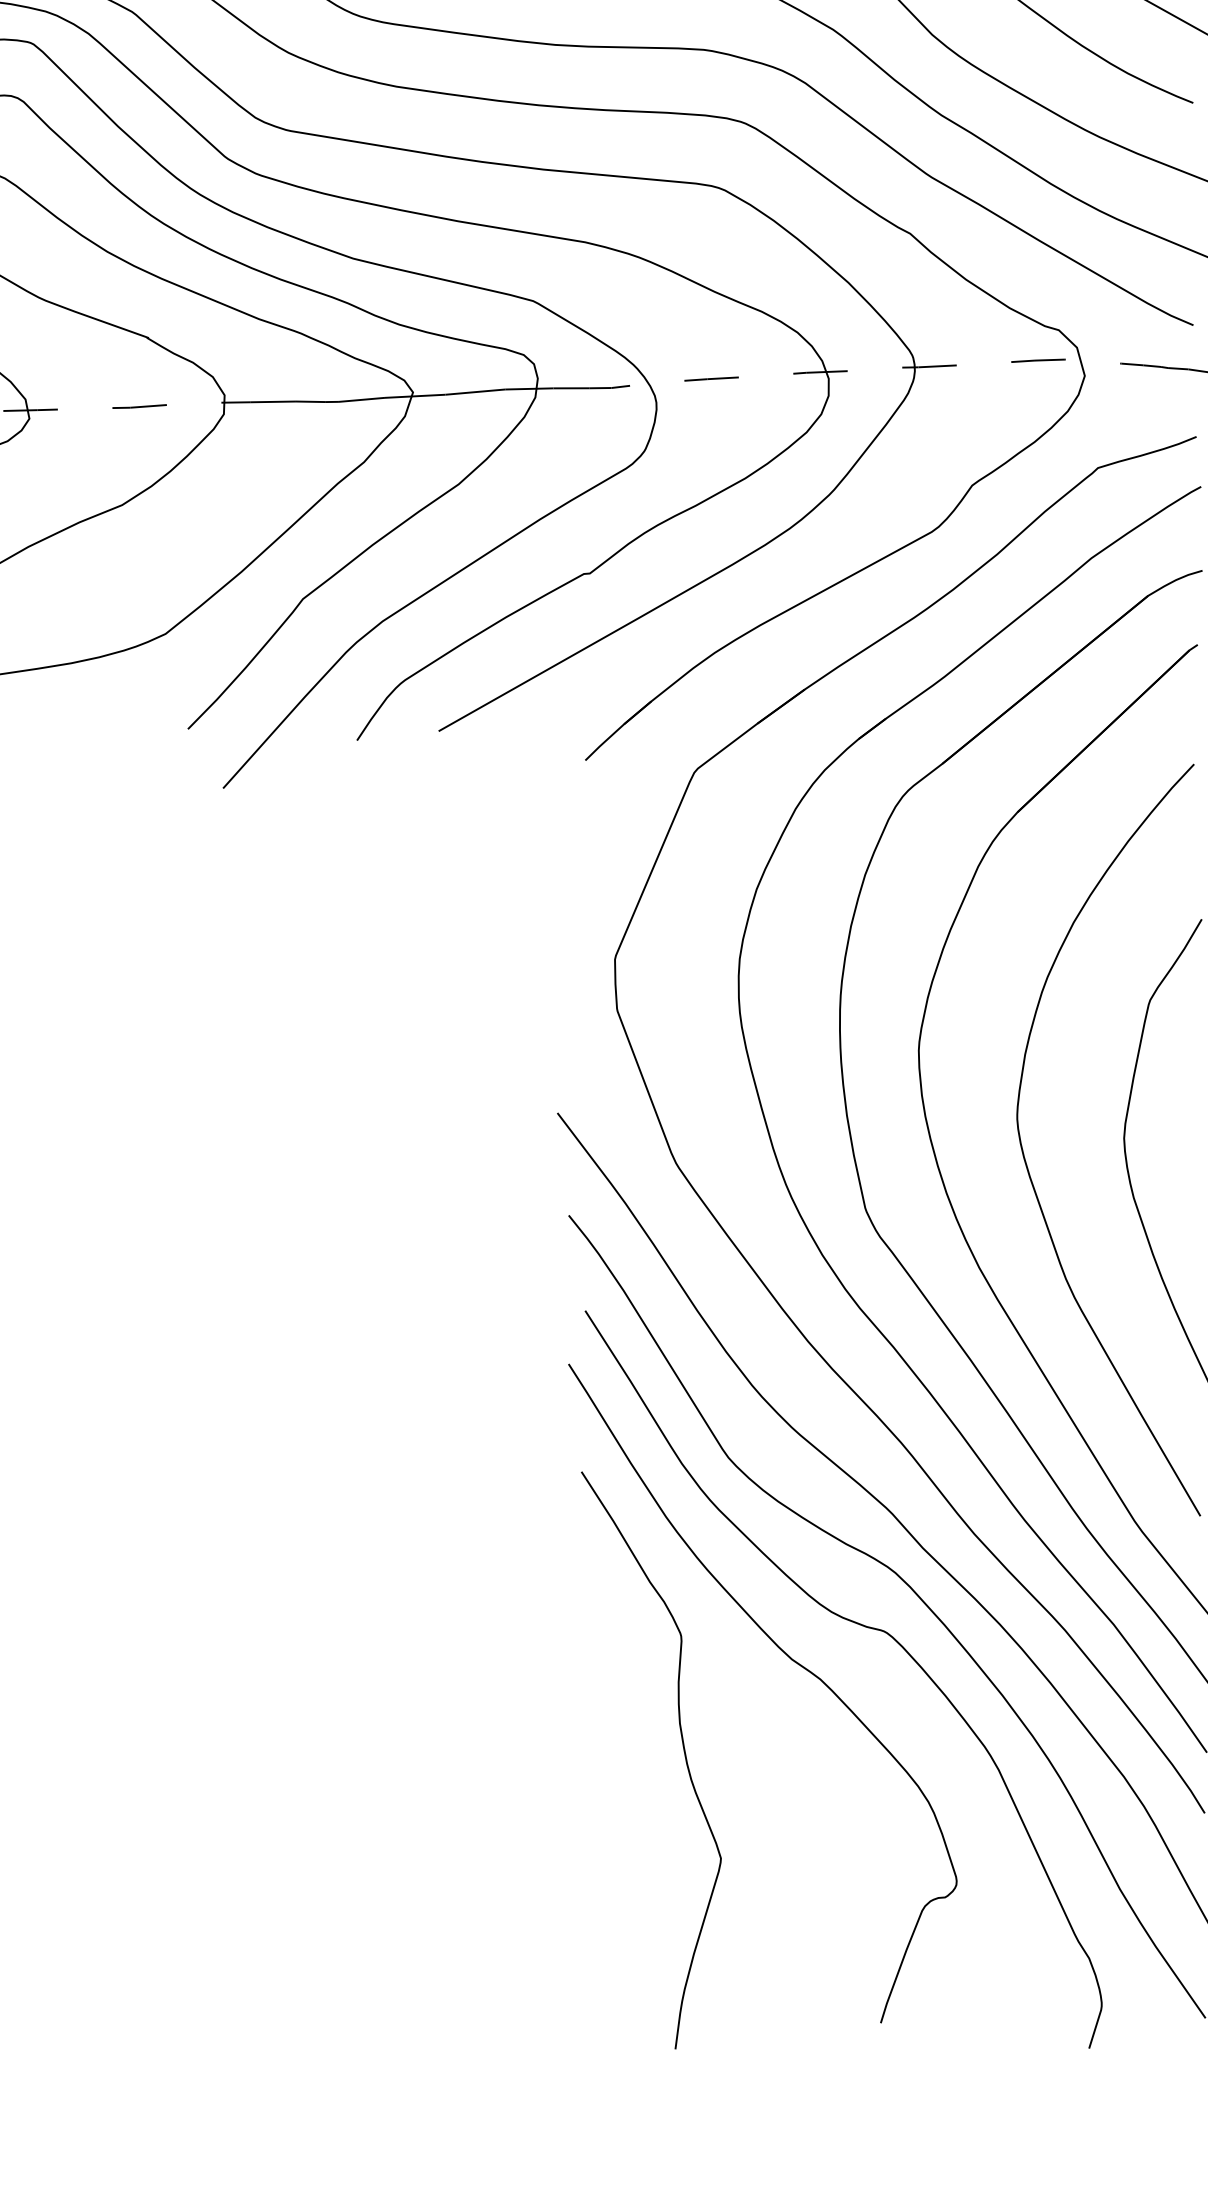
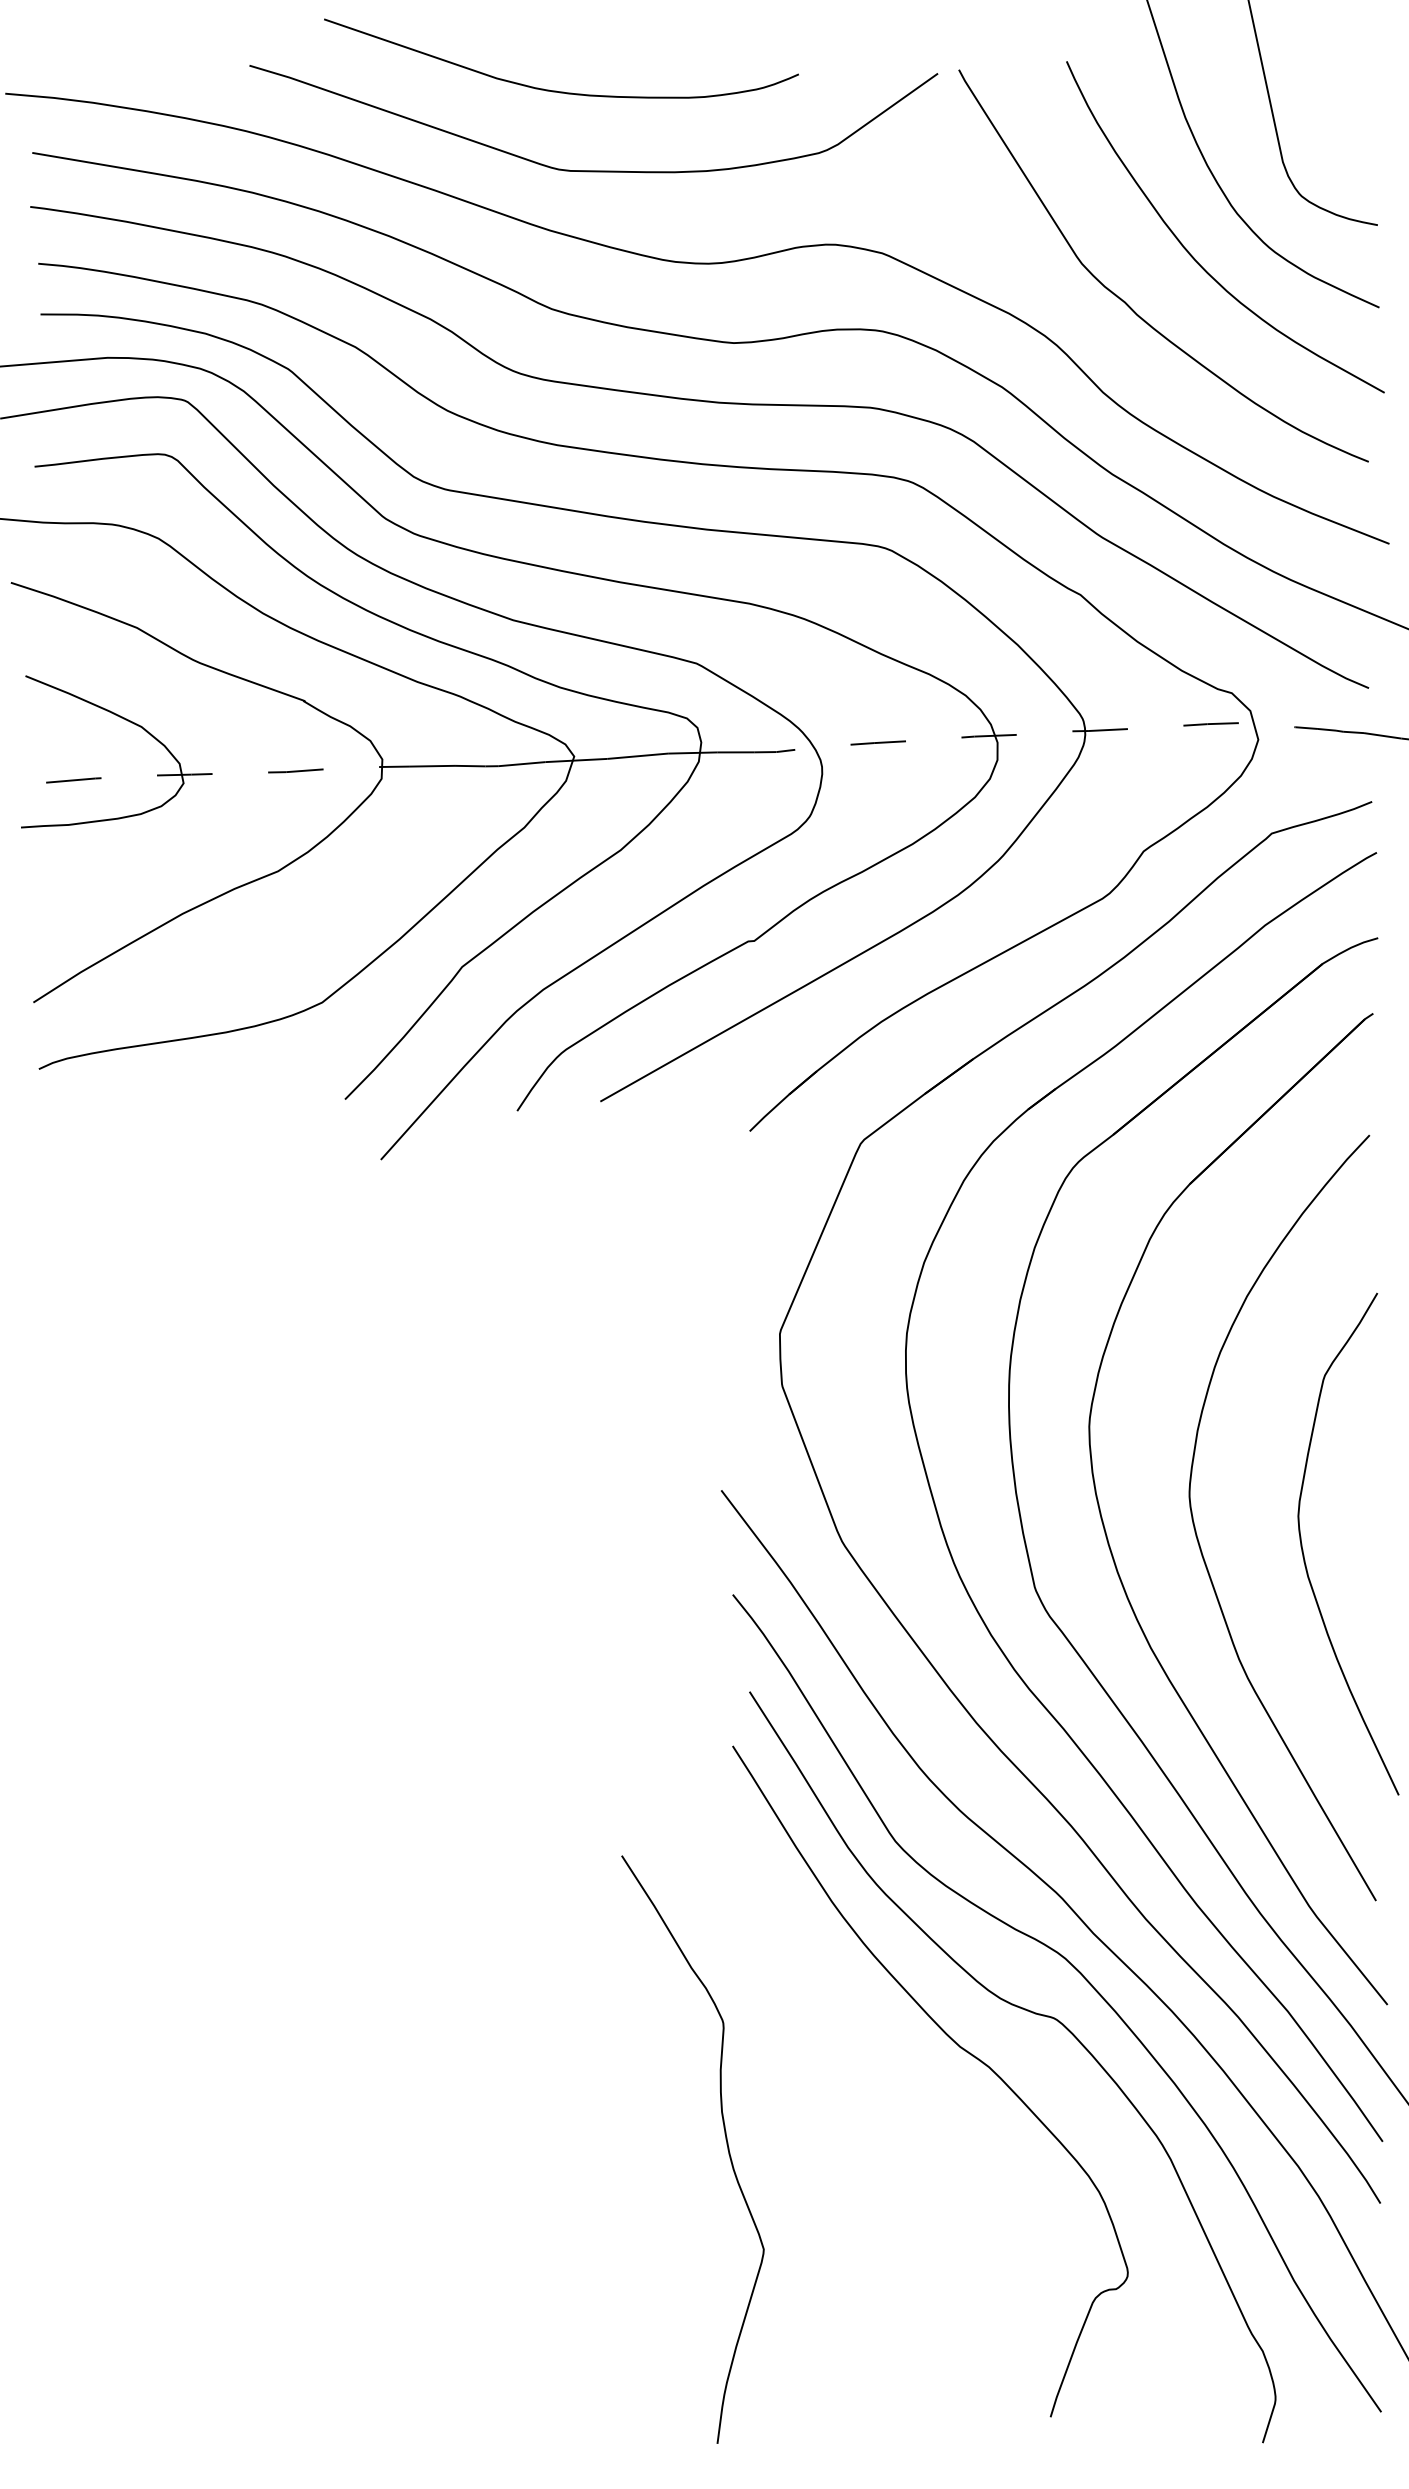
curve: (684, 1755) -> (726, 2144), moved

